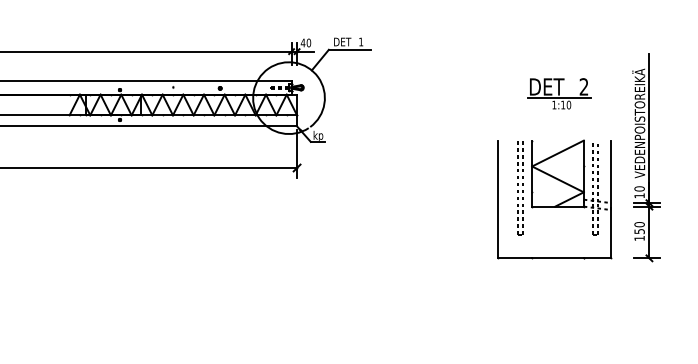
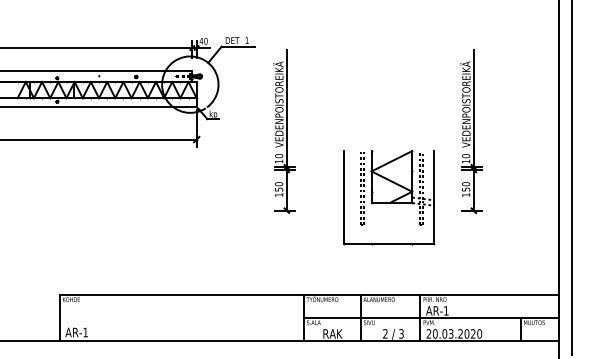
part: (558, 94) -> (402, 81), removed
part: (408, 157) -> (284, 131), added
part: (554, 199) -> (389, 197), moved

